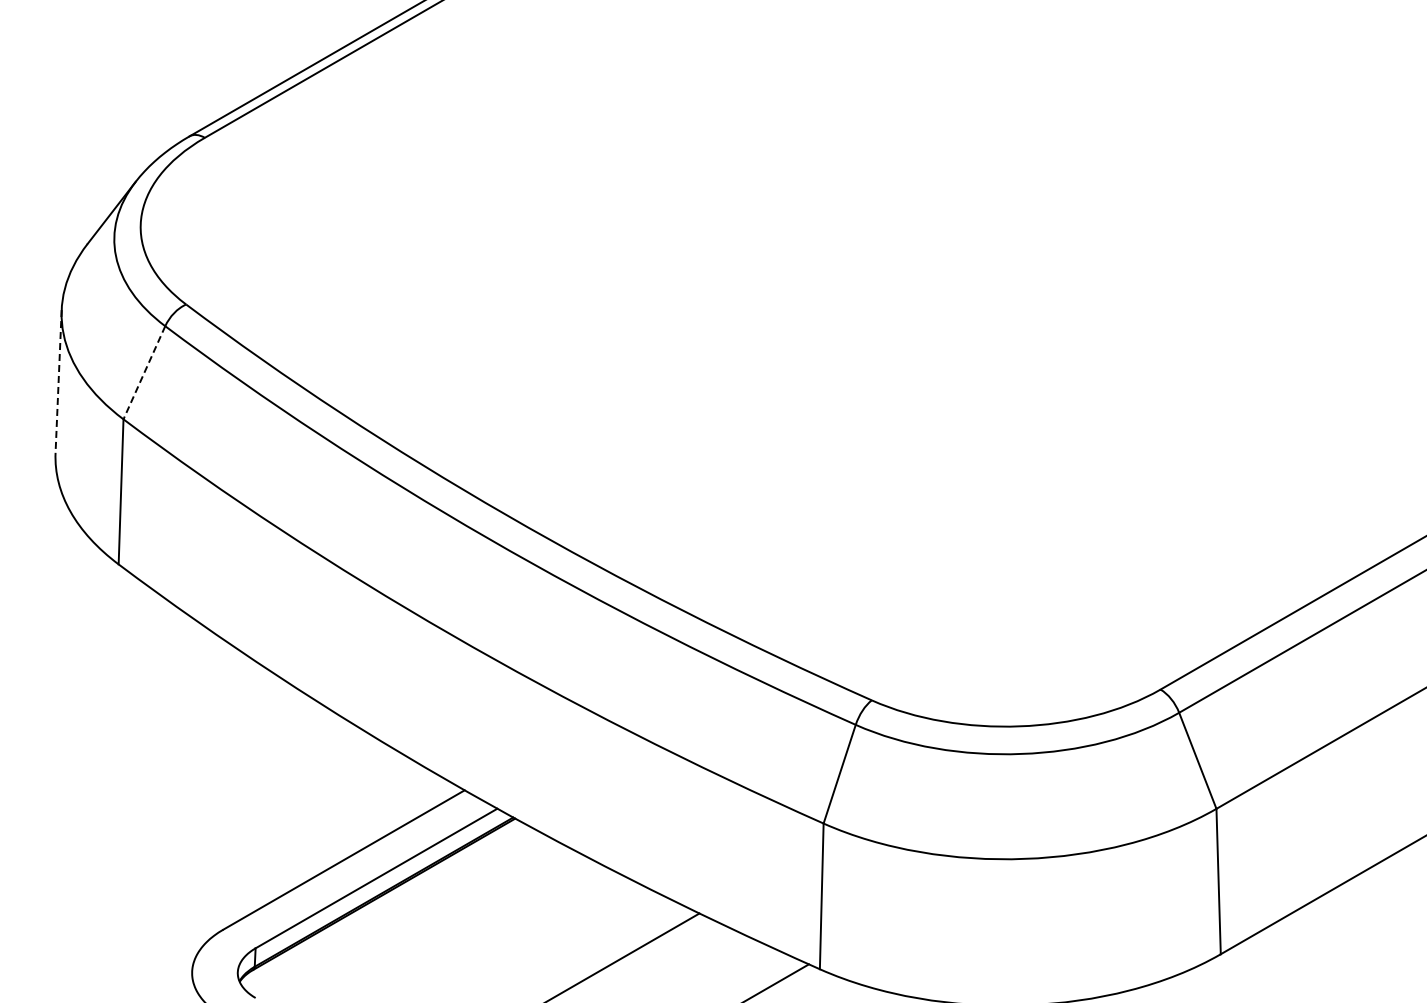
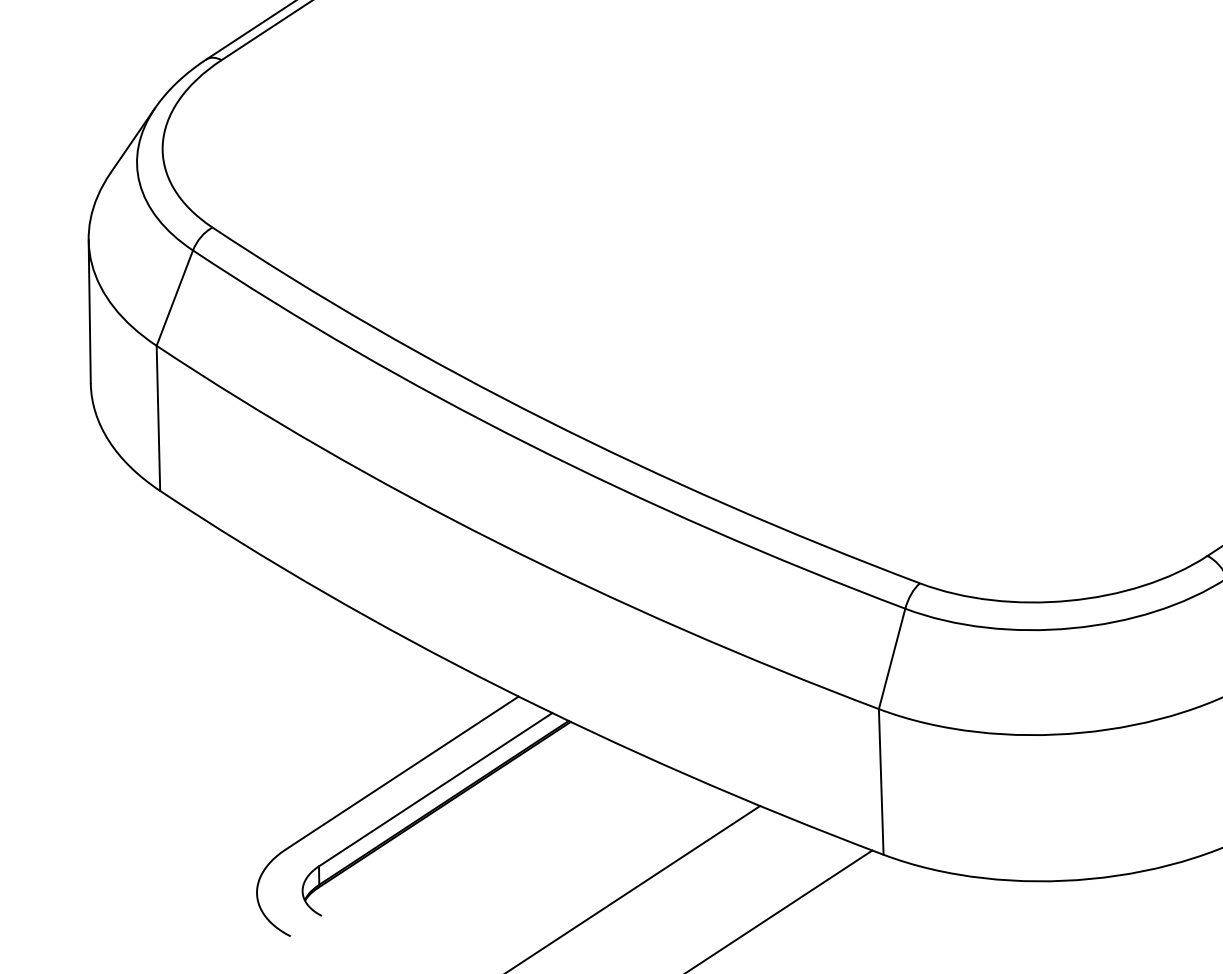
line: (144, 373) -> (174, 298), dashed -> solid
line: (58, 381) -> (89, 311), dashed -> solid

